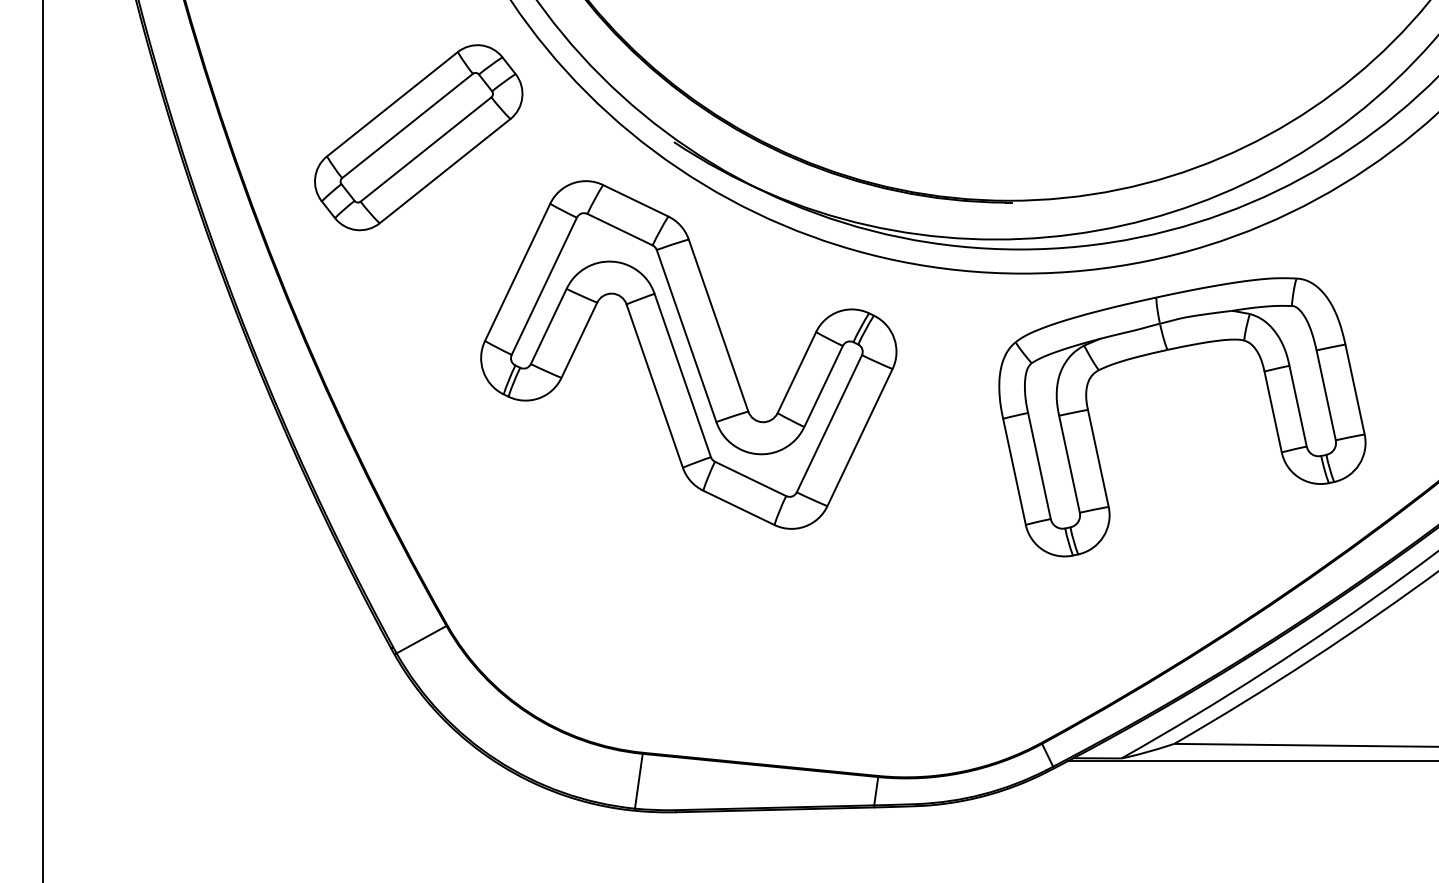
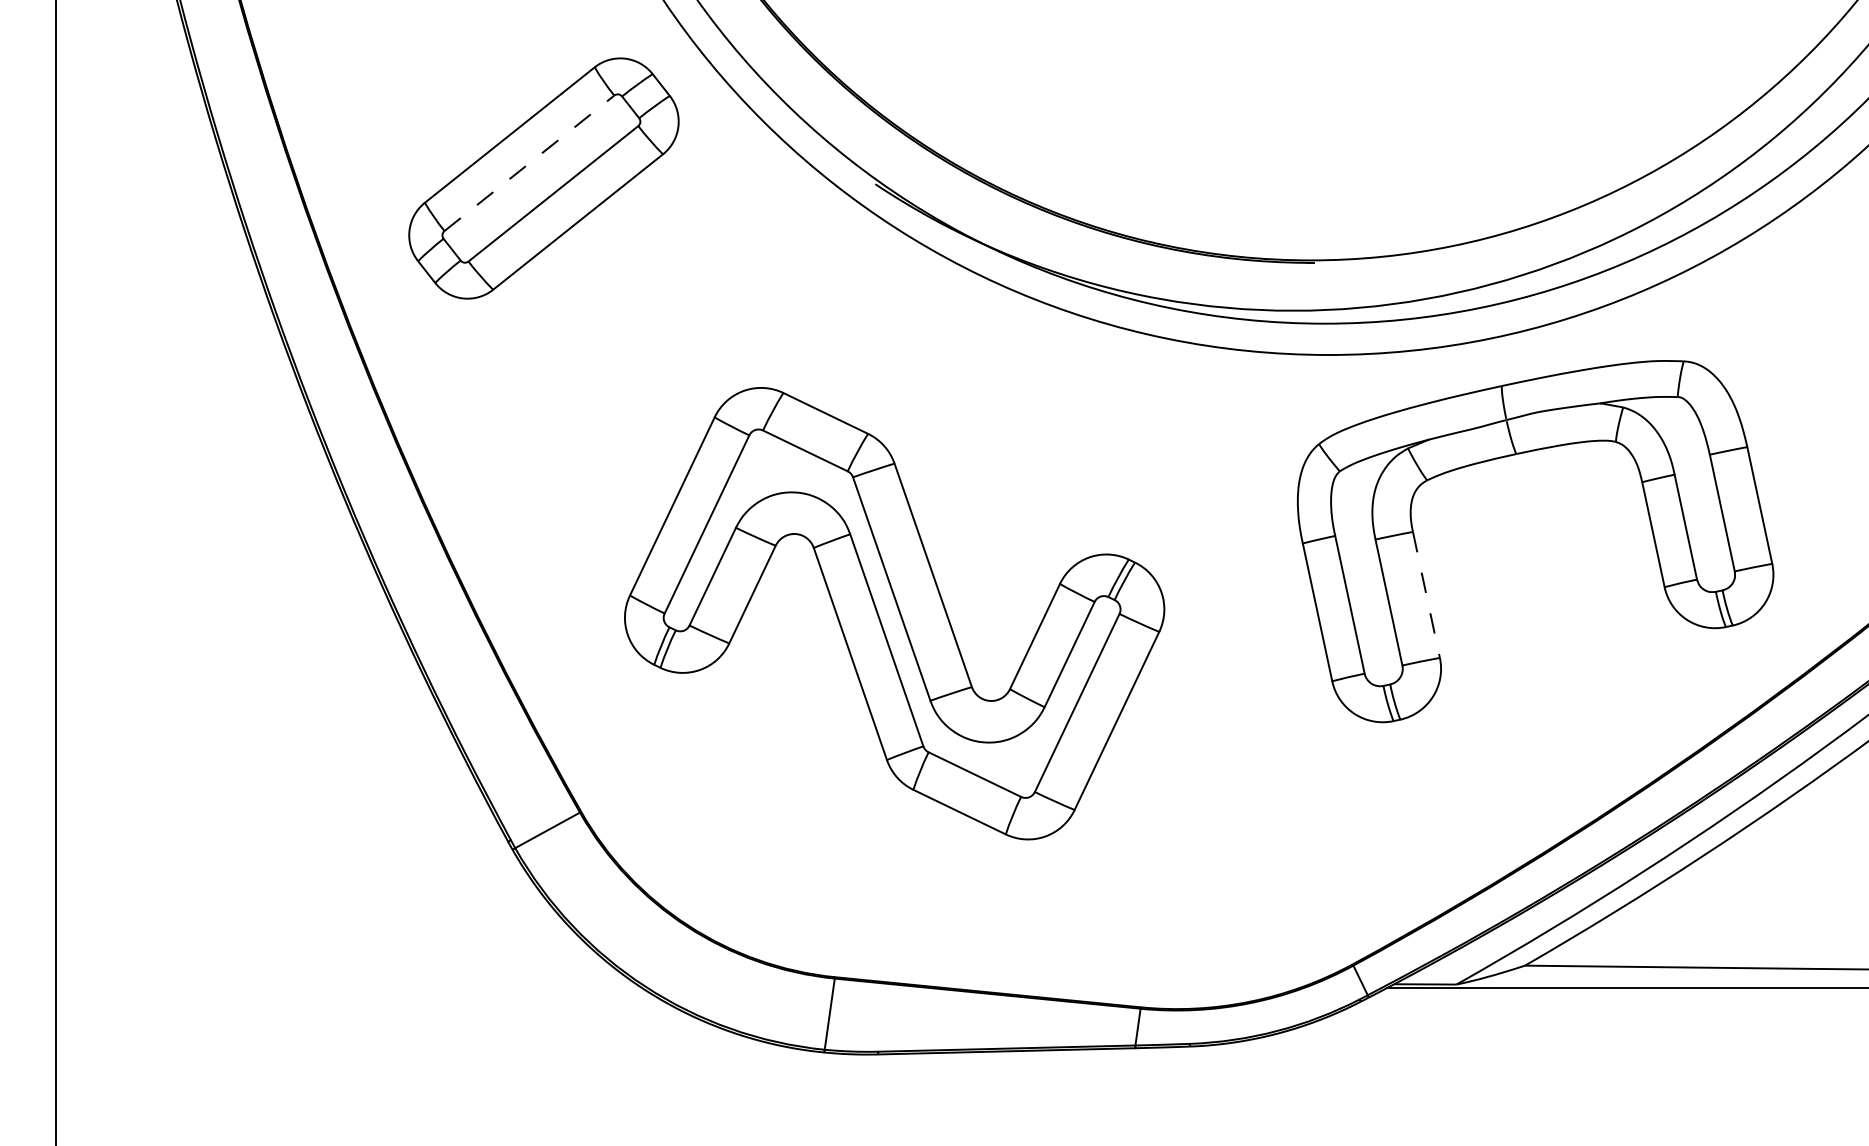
line: (407, 126) -> (529, 163), solid -> dashed
part: (688, 354) -> (894, 613), moved
line: (1098, 458) -> (1426, 595), solid -> dashed

